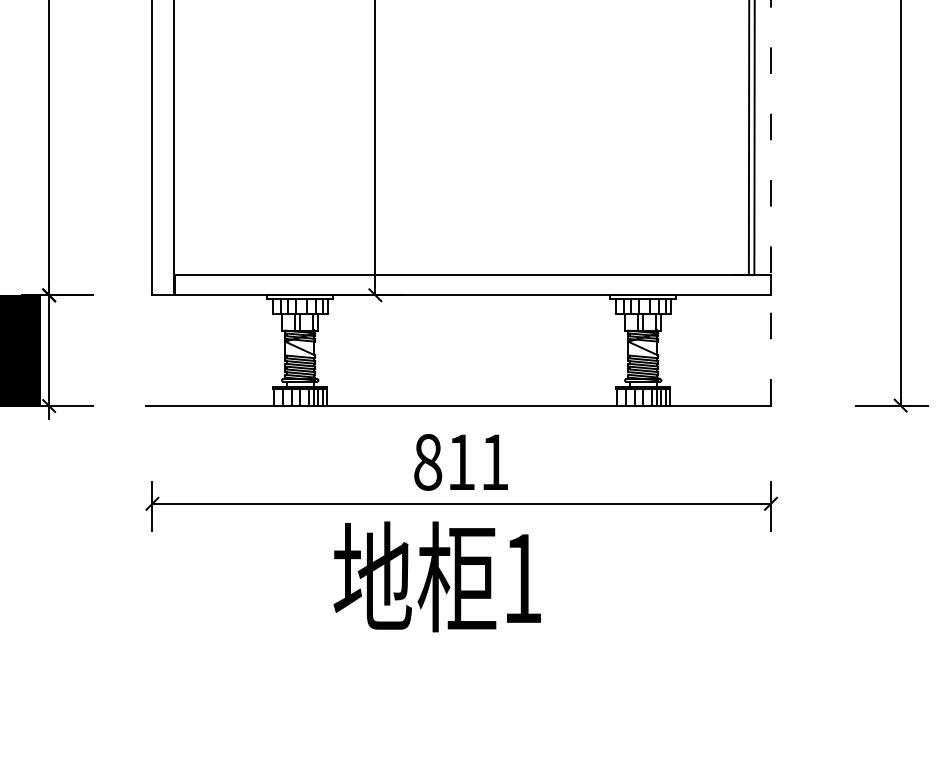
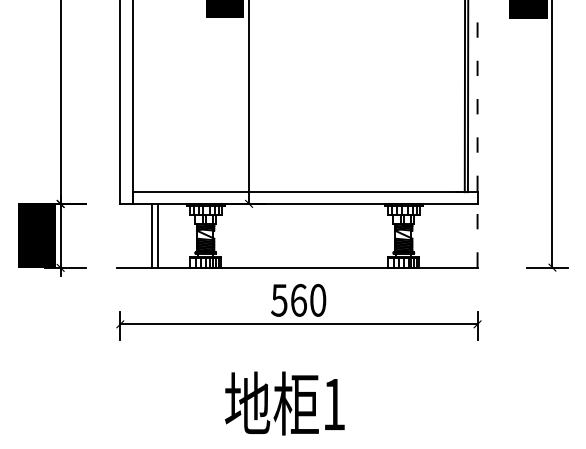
line: (206, 349) -> (151, 235), added
line: (216, 349) -> (157, 235), added
text: (460, 460) -> (298, 299), 811 -> 560
text: (436, 576) -> (284, 403), moved

